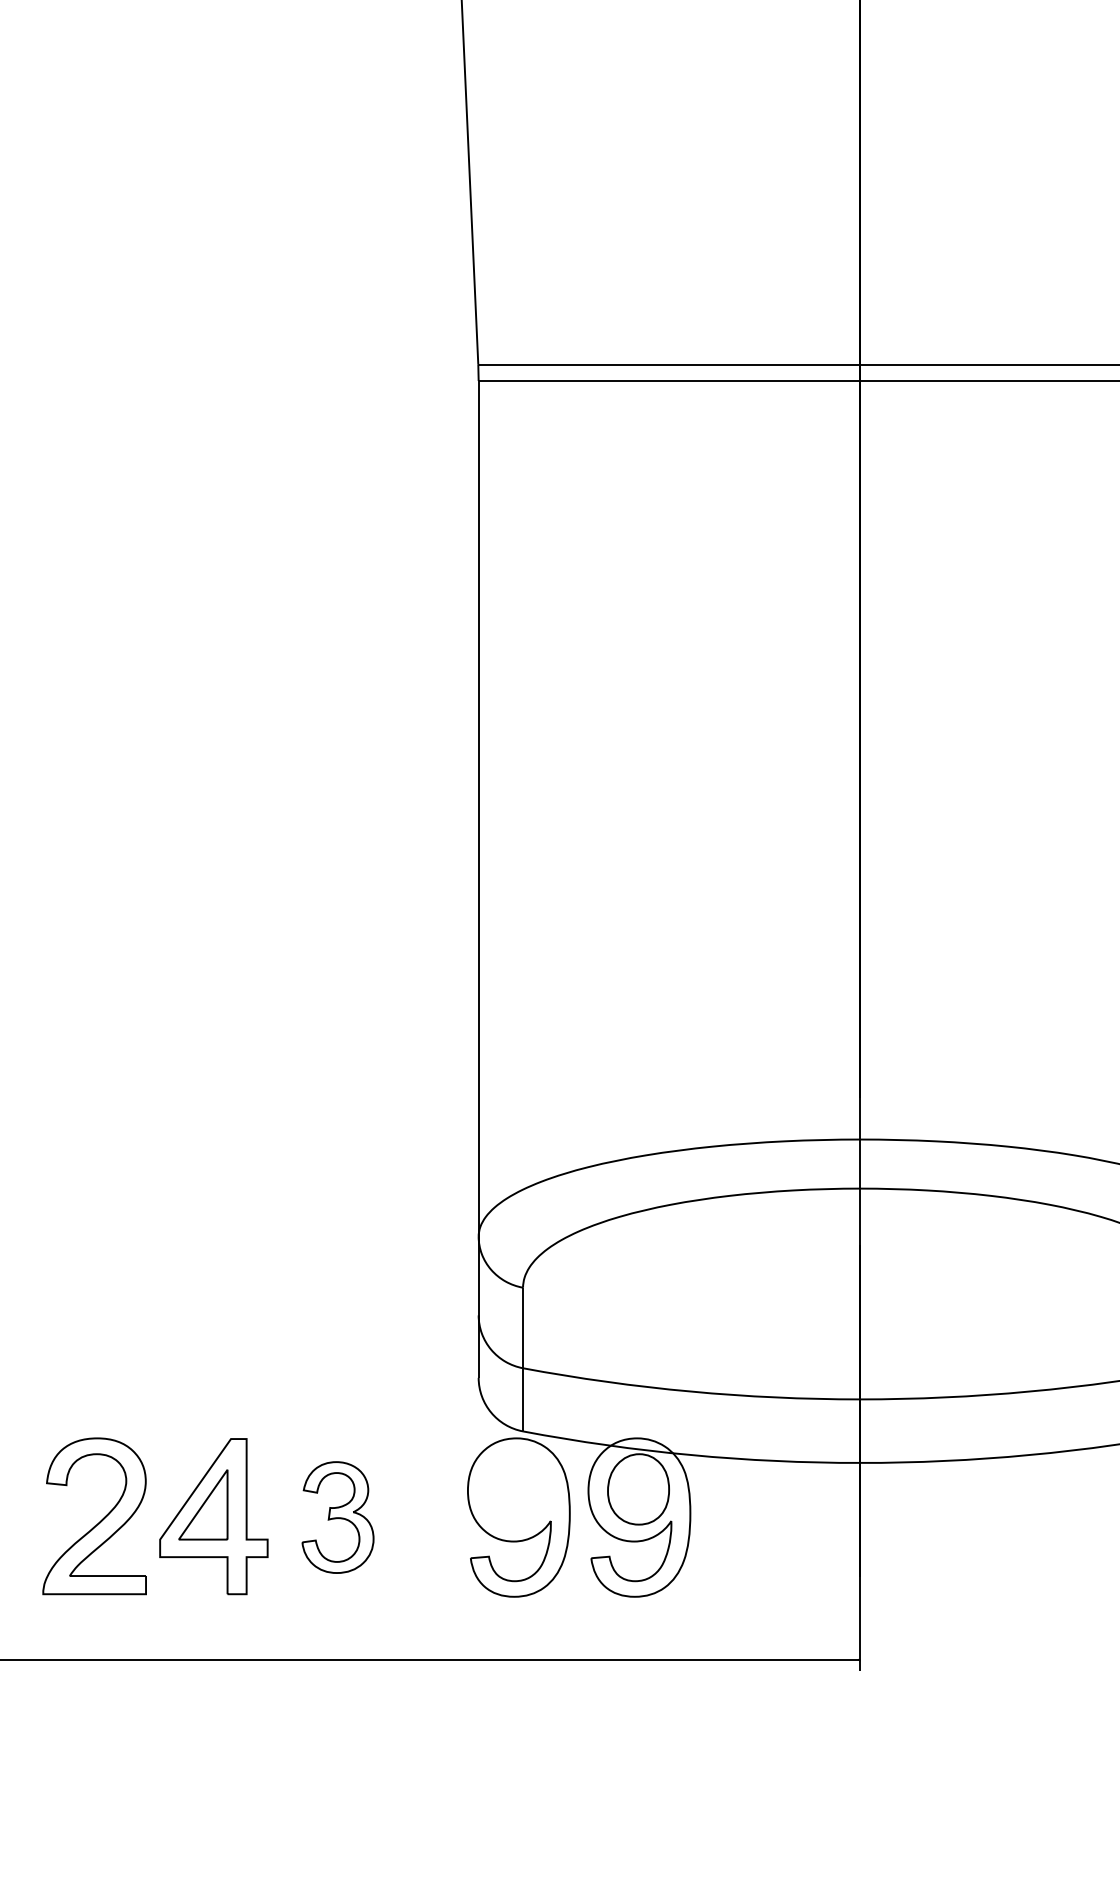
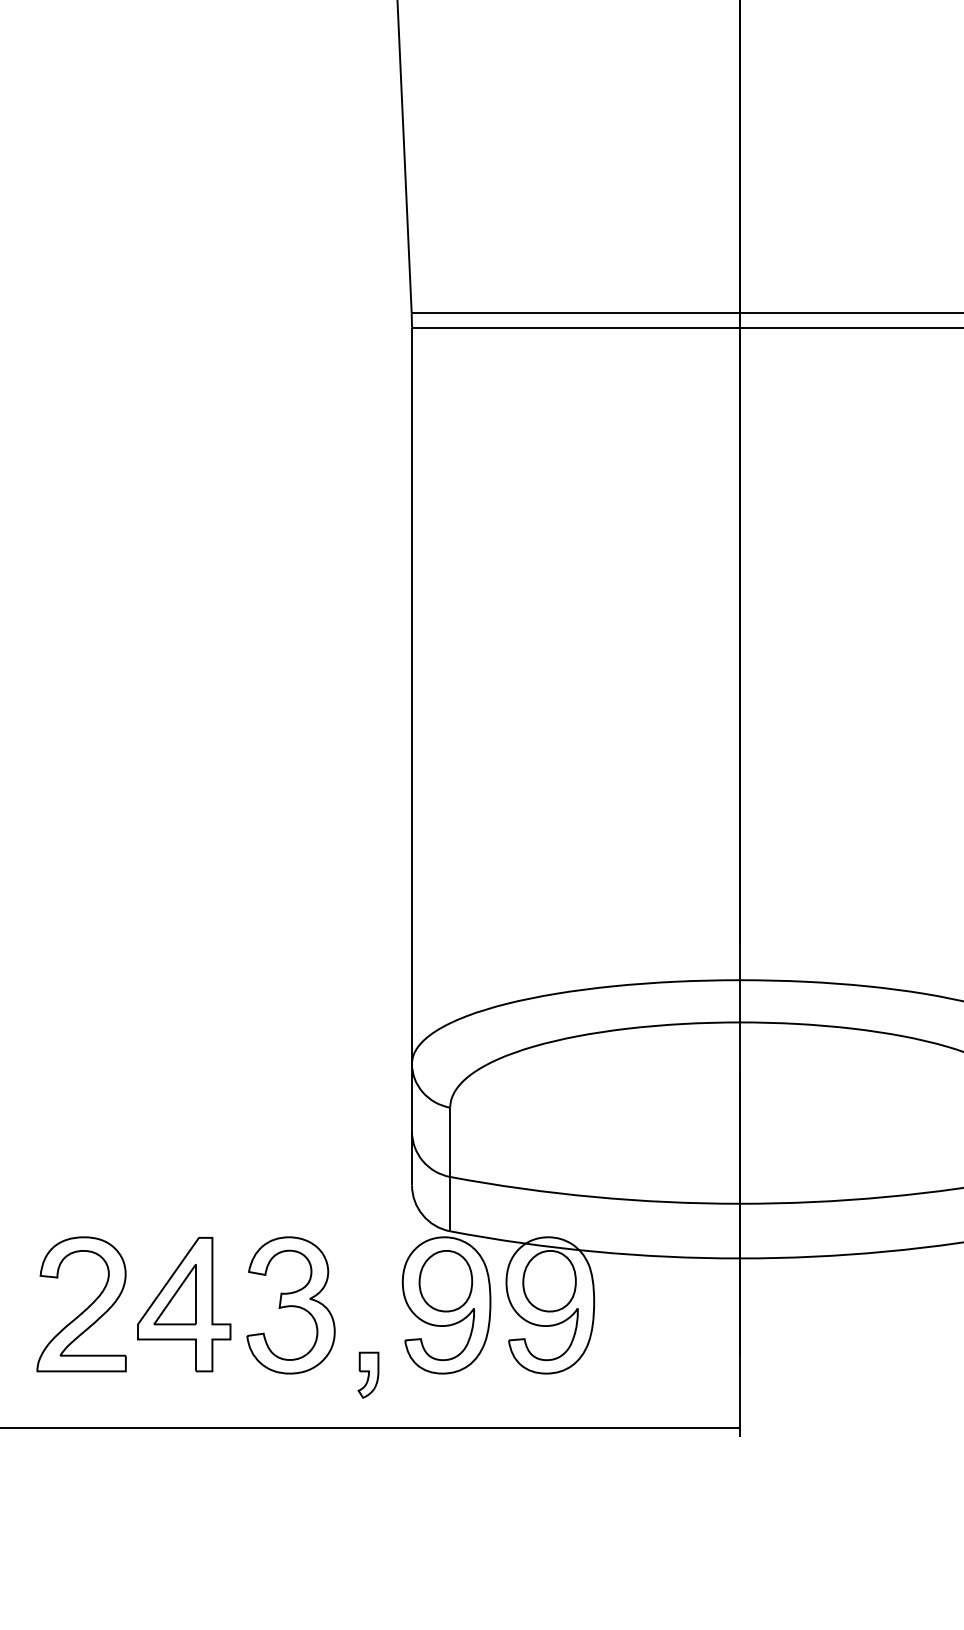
part: (517, 1489) -> (445, 1281), added
part: (337, 1517) -> (290, 1305), size x1.43
part: (427, 1598) -> (368, 1375), added

